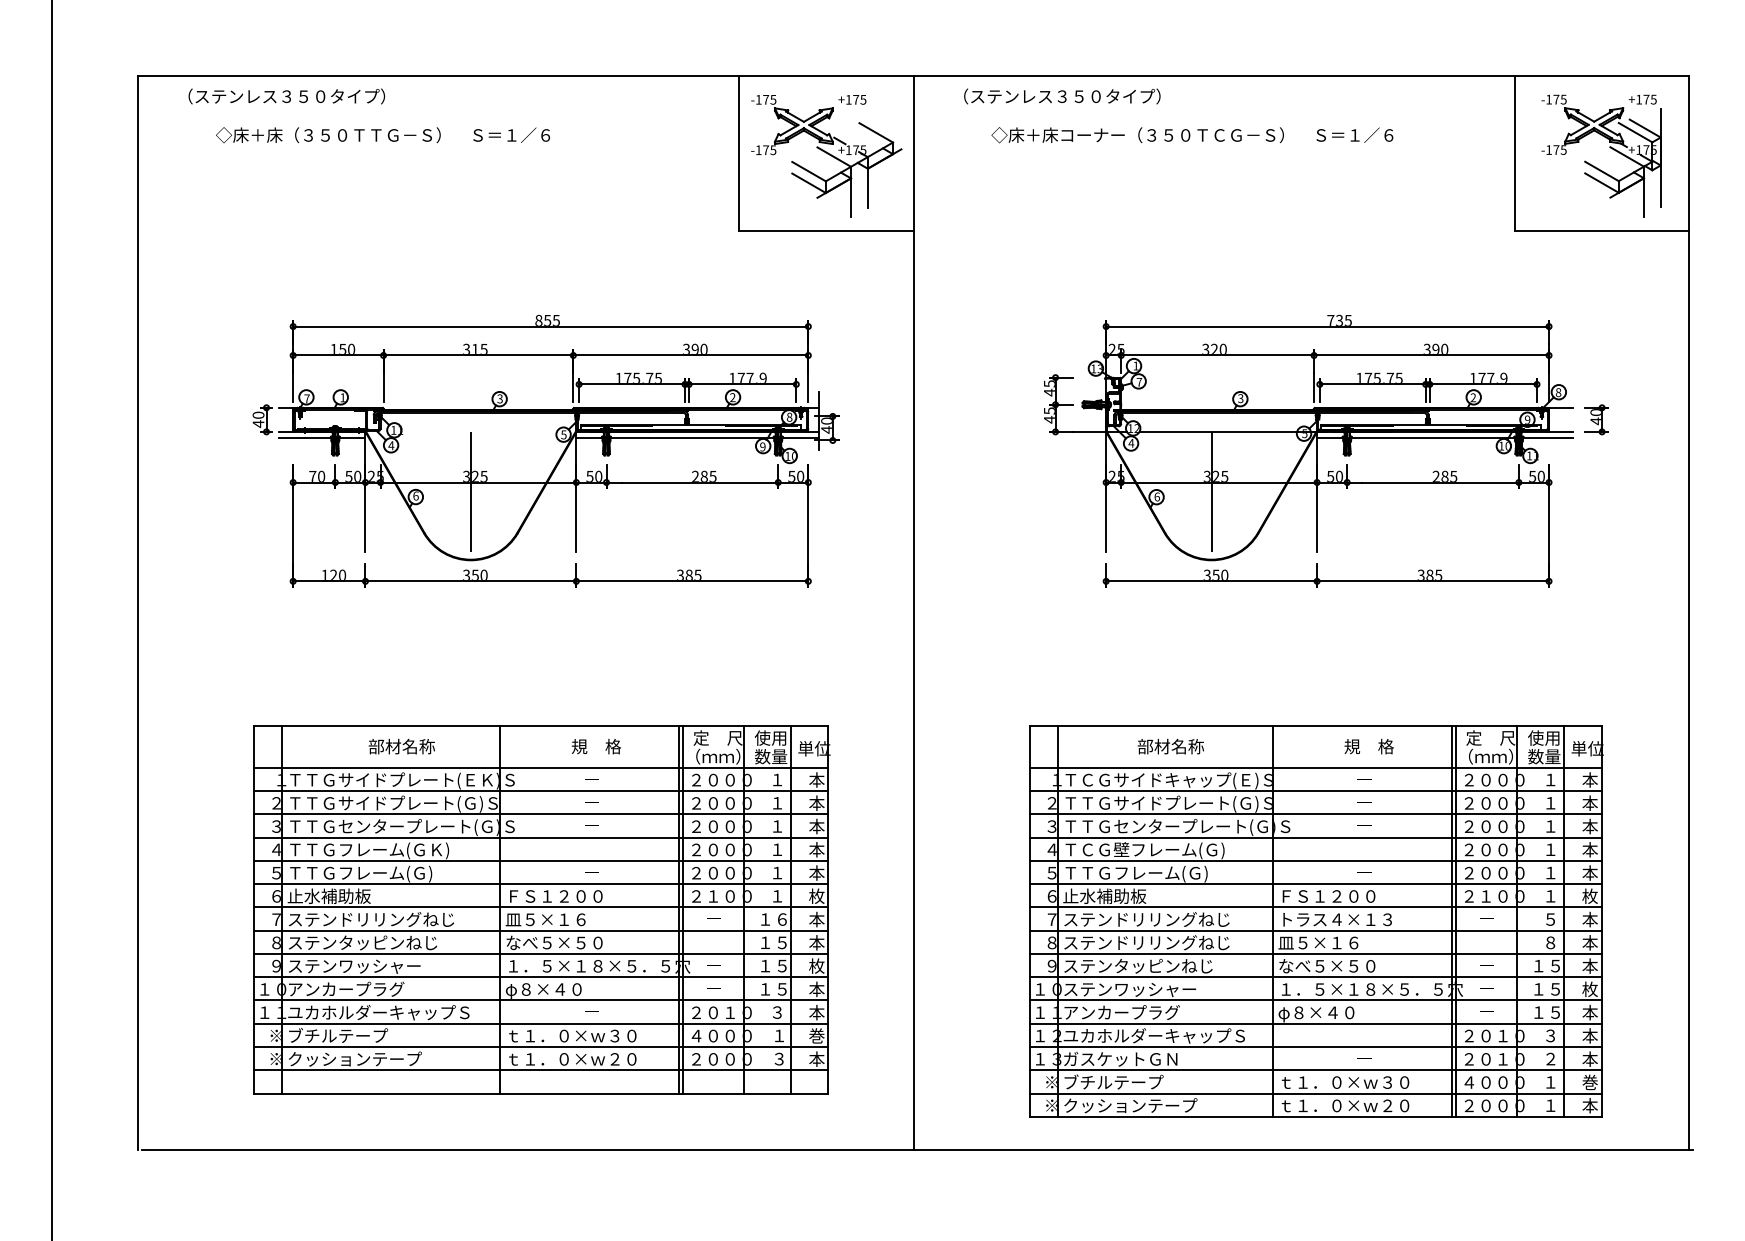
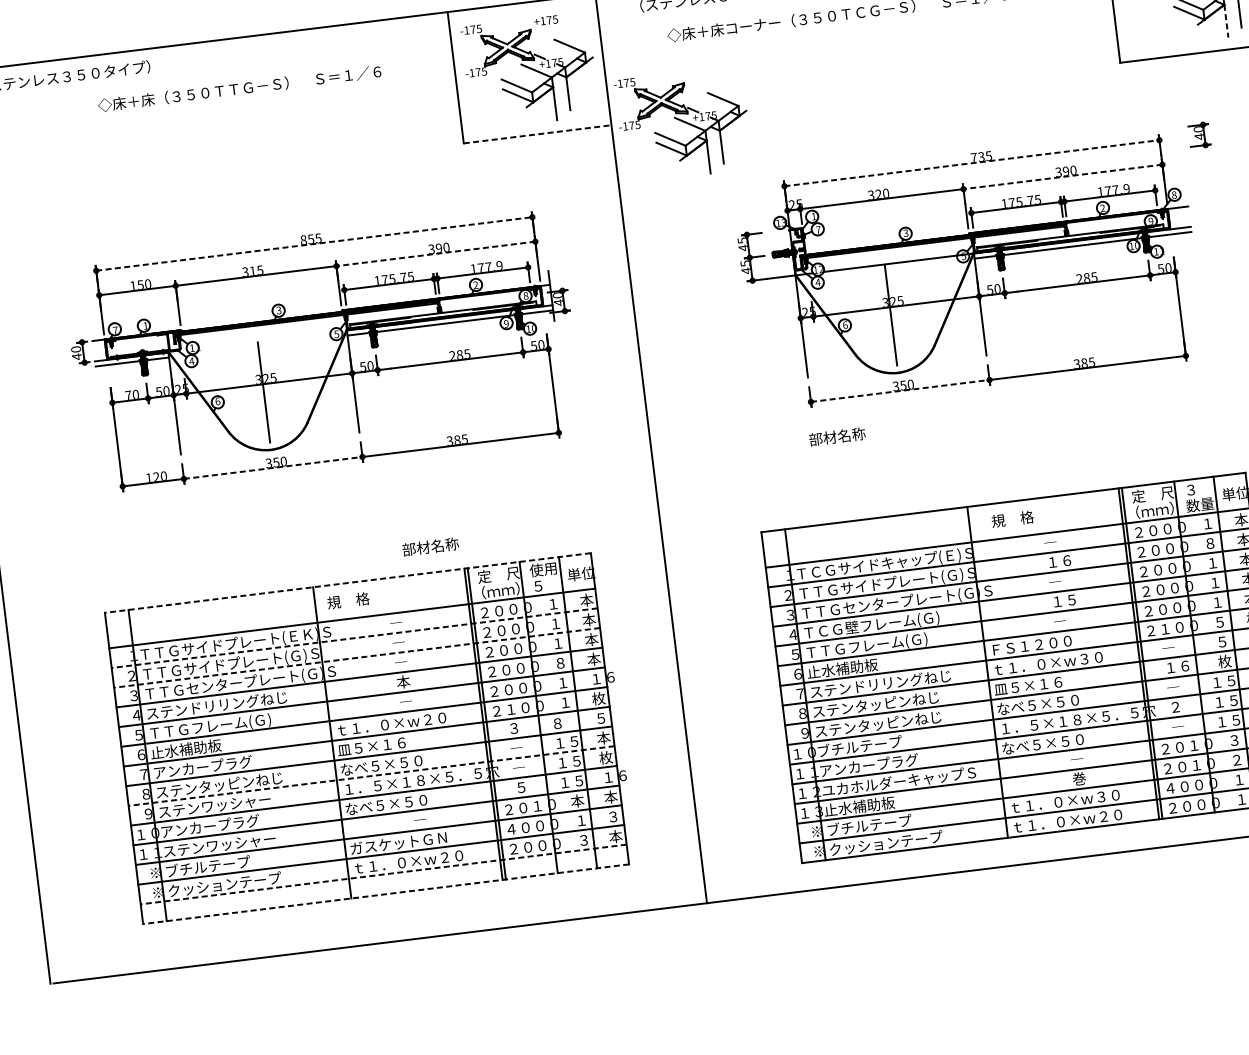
text: (382, 135) -> (239, 89), moved
line: (1643, 198) -> (1226, 21), solid -> dashed
line: (826, 230) -> (537, 134), solid -> dashed
part: (997, 240) -> (683, 124), added
line: (550, 326) -> (314, 243), solid -> dashed
line: (1328, 326) -> (972, 163), solid -> dashed
line: (690, 355) -> (435, 253), solid -> dashed
line: (1431, 355) -> (1062, 176), solid -> dashed
part: (1596, 419) -> (1199, 135), moved
line: (471, 581) -> (273, 468), solid -> dashed
line: (1212, 581) -> (901, 391), solid -> dashed
line: (540, 725) -> (347, 582), solid -> dashed
text: (1543, 737) -> (1197, 488), 使用 -> ３
text: (401, 746) -> (430, 546), moved
text: (596, 746) -> (348, 600), moved
text: (1170, 746) -> (837, 436), moved
text: (1368, 746) -> (1012, 519), moved
text: (771, 756) -> (545, 584), 数量 -> ５
line: (540, 791) -> (353, 638), solid -> dashed
text: (1371, 802) -> (1058, 561), ― -> １６
text: (1550, 802) -> (1210, 542), １ -> ８
line: (540, 814) -> (356, 658), solid -> dashed
text: (591, 848) -> (403, 681), ― -> 本
text: (777, 849) -> (560, 663), １ -> ８
text: (1372, 849) -> (1064, 601), ― -> １５
text: (370, 850) -> (216, 706), ＴＴＧフレーム(ＧＫ) -> ステンドリリングねじ
text: (823, 872) -> (601, 677), 本 -> １６
text: (572, 896) -> (391, 724), ＦＳ１２００ -> ｔ１．０×ｗ２０
text: (1550, 896) -> (1219, 622), １ -> ５
text: (713, 918) -> (513, 728), ― -> ３
text: (370, 919) -> (223, 764), ステンドリリングねじ -> アンカープラグ
text: (773, 919) -> (564, 722), １６ -> ８
text: (816, 919) -> (600, 718), 本 -> ５
text: (1345, 919) -> (1048, 663), トラス４×１３ -> ｔ１．０×ｗ３０
text: (1495, 941) -> (1178, 666), ― -> １６
text: (1172, 942) -> (904, 700), ステンドリリングねじ -> ステンタッピンねじ
text: (1550, 942) -> (1224, 661), ８ -> 枚
line: (540, 953) -> (370, 775), solid -> dashed
text: (713, 988) -> (520, 787), ― -> ５
text: (1486, 988) -> (1175, 707), ― -> ２
text: (823, 989) -> (614, 776), 本 -> １６
text: (1130, 989) -> (874, 744), ステンワッシャー -> ブチルテープ
text: (553, 990) -> (385, 805), φ８×４０ -> なべ５×５０
text: (378, 1012) -> (239, 842), ユカホルダーキャップＳ -> ステンワッシャー
text: (777, 1012) -> (577, 801), ３ -> 本
text: (1326, 1013) -> (1042, 744), φ８×４０ -> なべ５×５０
text: (571, 1035) -> (405, 841), ｔ１．０×ｗ３０ -> ガスケットＧＮ
text: (816, 1035) -> (612, 816), 巻 -> ３
text: (1120, 1058) -> (872, 804), ガスケットＧＮ -> 止水補助板
text: (1364, 1058) -> (1079, 779), ― -> 巻
line: (540, 1070) -> (382, 874), solid -> dashed
line: (540, 1093) -> (385, 894), solid -> dashed

